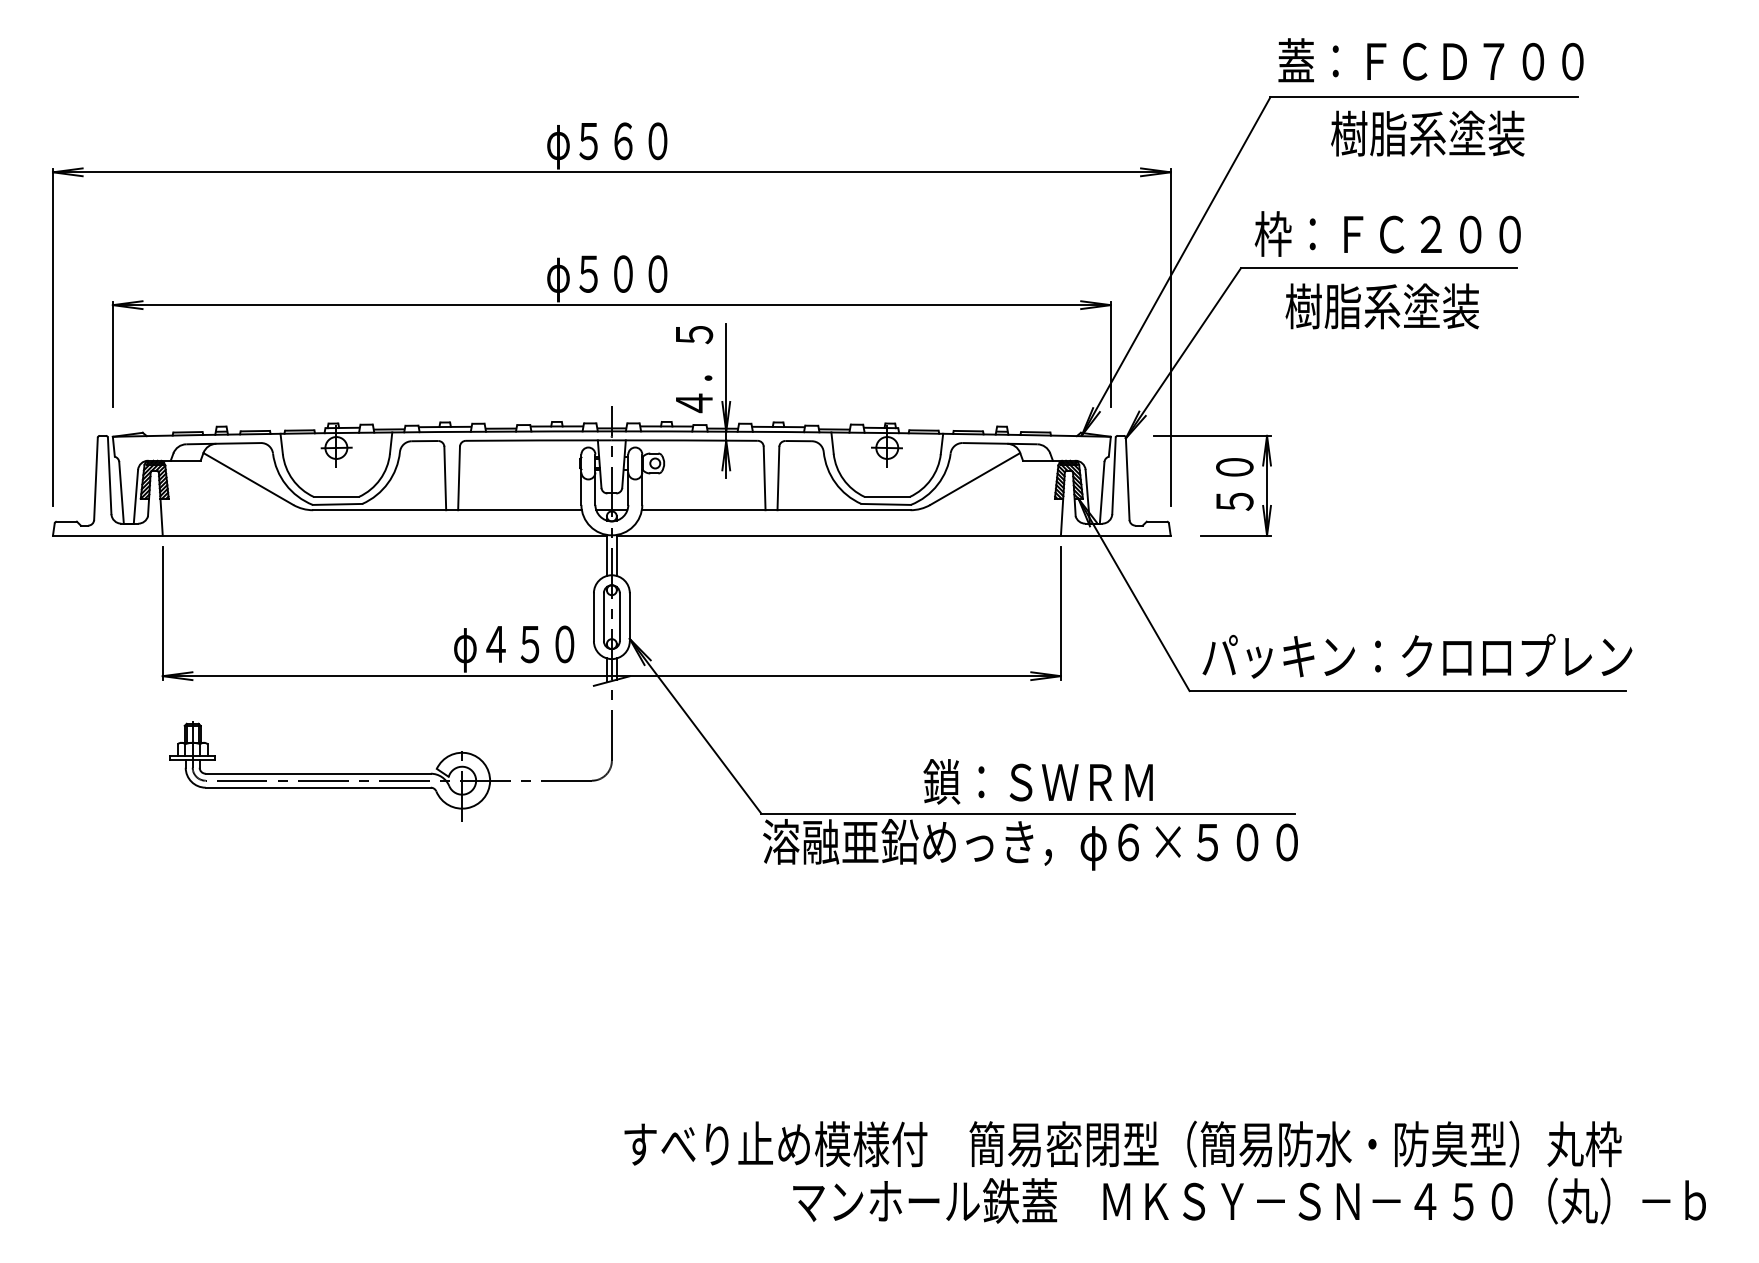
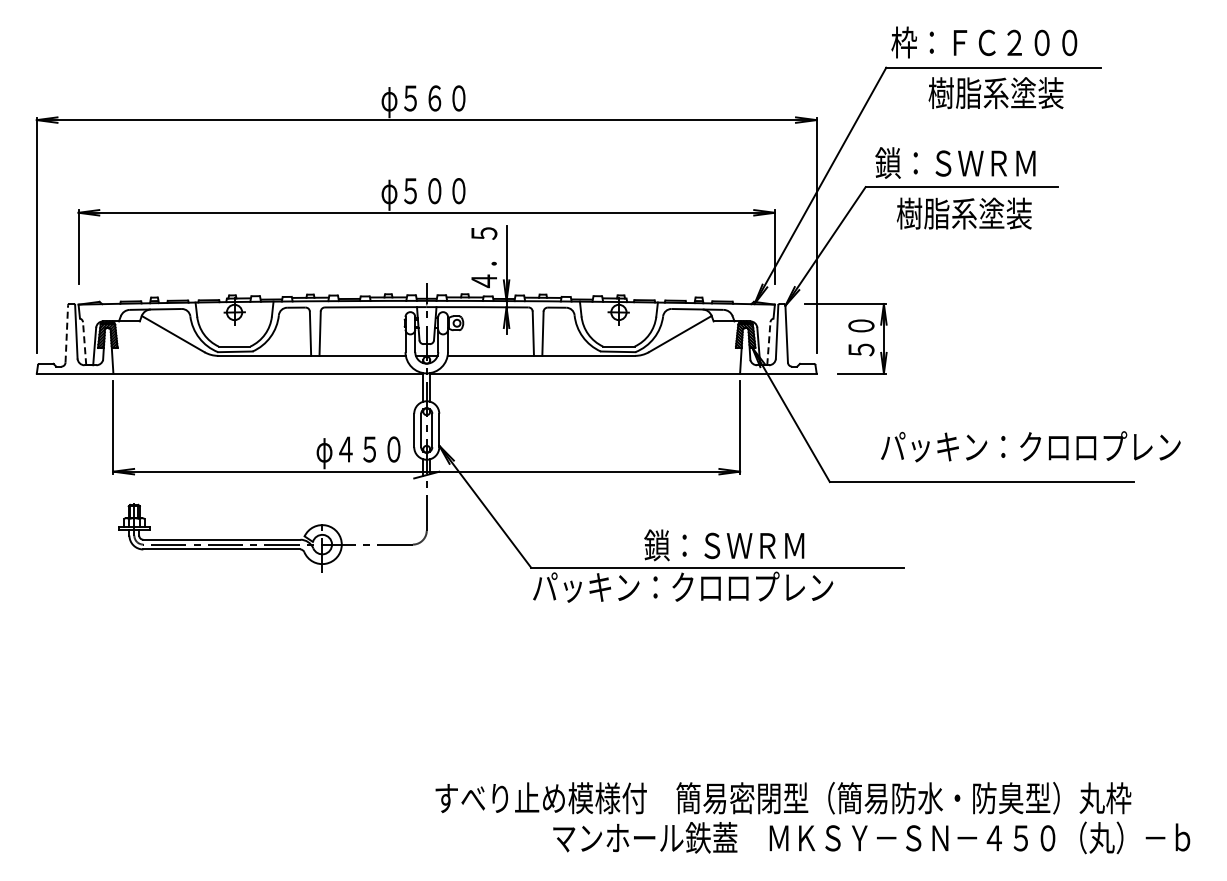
text: (1429, 61) -> (997, 42), 蓋：ＦＣＤ７００ -> 枠：ＦＣ２００
text: (1386, 234) -> (967, 163), 枠：ＦＣ２００ -> 鎖：ＳＷＲＭ
line: (95, 478) -> (66, 333), solid -> dashed
line: (121, 492) -> (84, 343), solid -> dashed
line: (1101, 492) -> (768, 343), solid -> dashed
text: (1416, 655) -> (1030, 446), moved
text: (1029, 845) -> (718, 589), 溶融亜鉛めっき，φ６×５００ -> パッキン：クロロプレン

